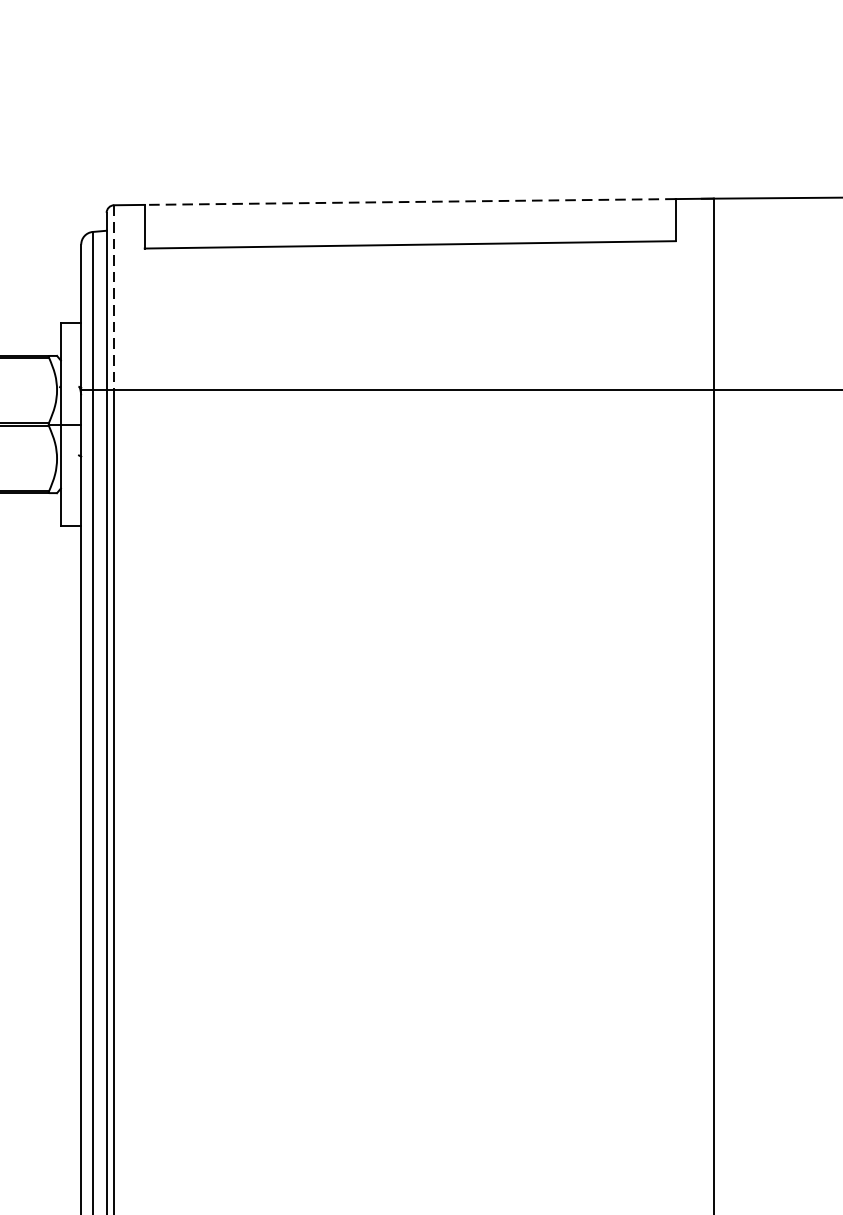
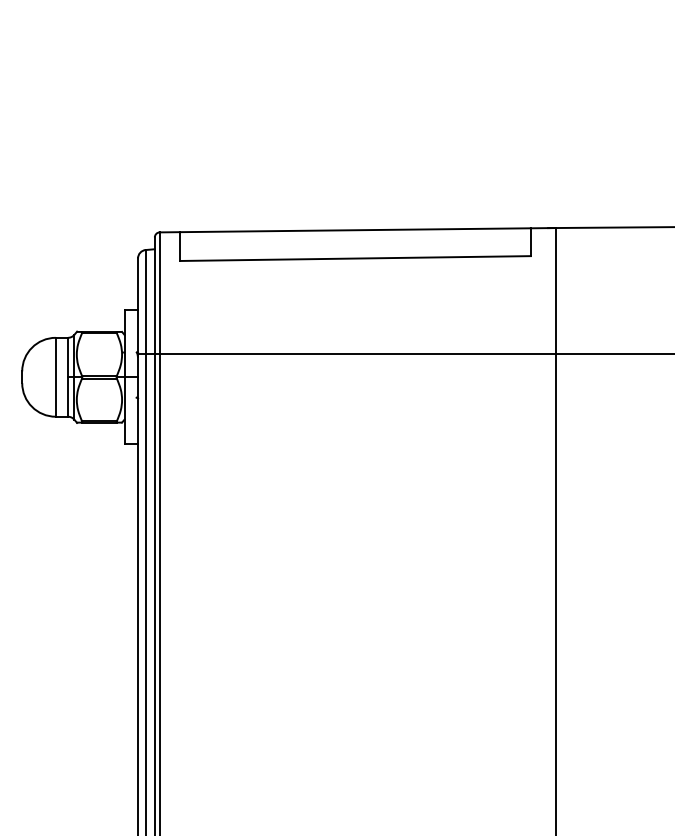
line: (408, 202) -> (354, 230), dashed -> solid
line: (113, 297) -> (159, 293), dashed -> solid

